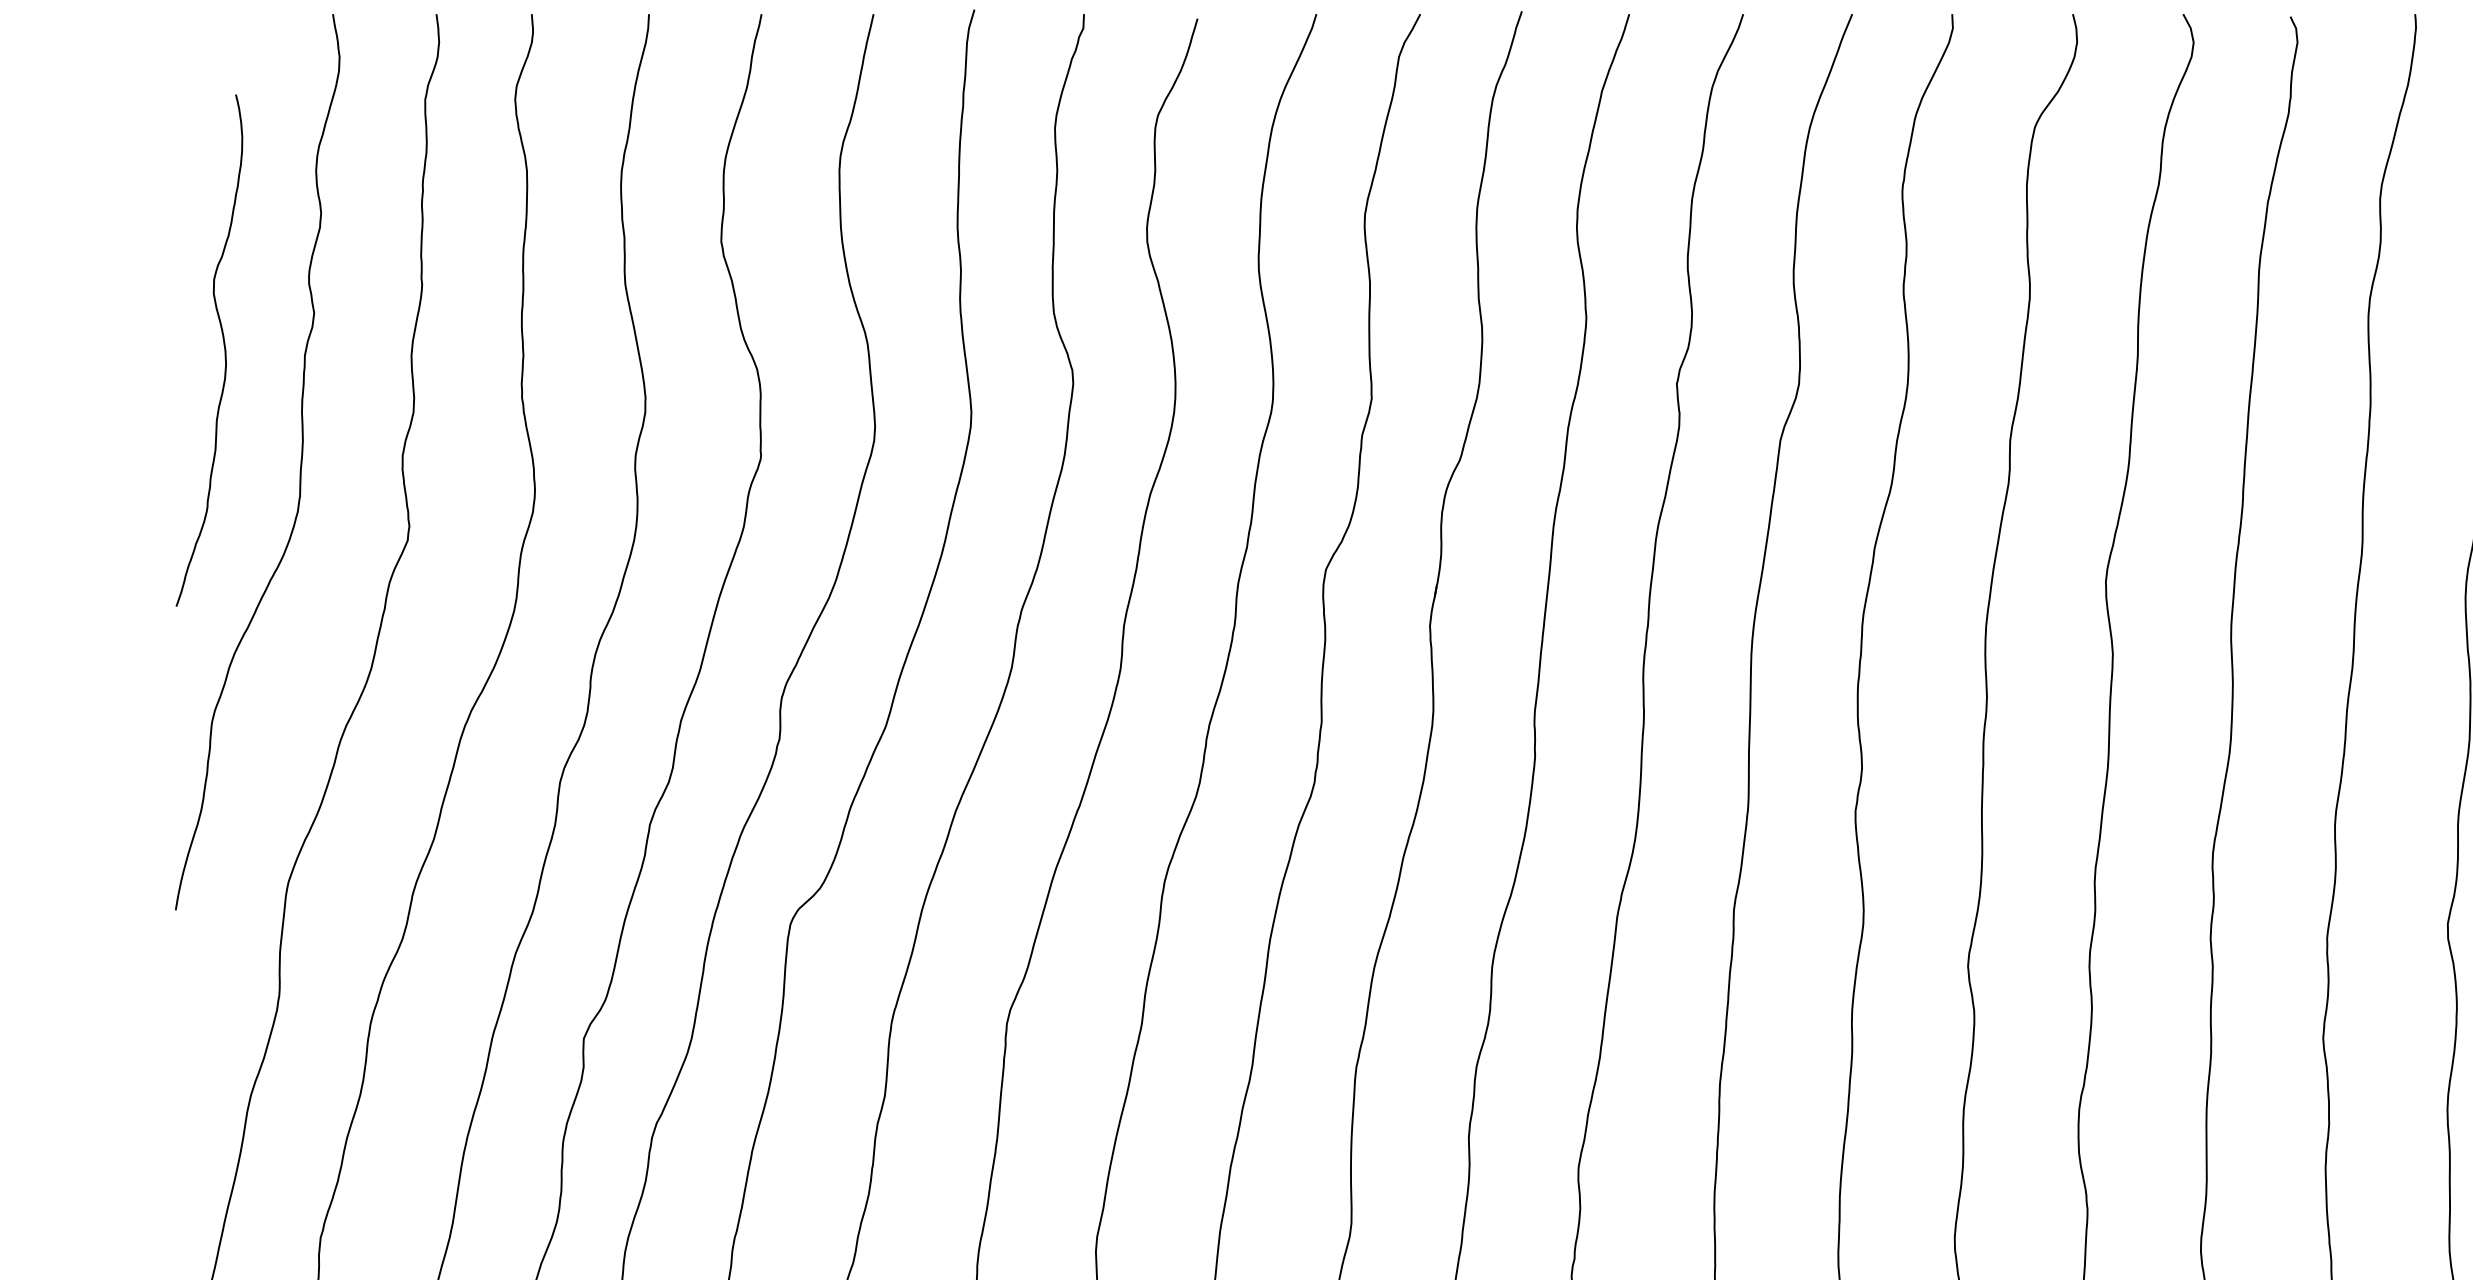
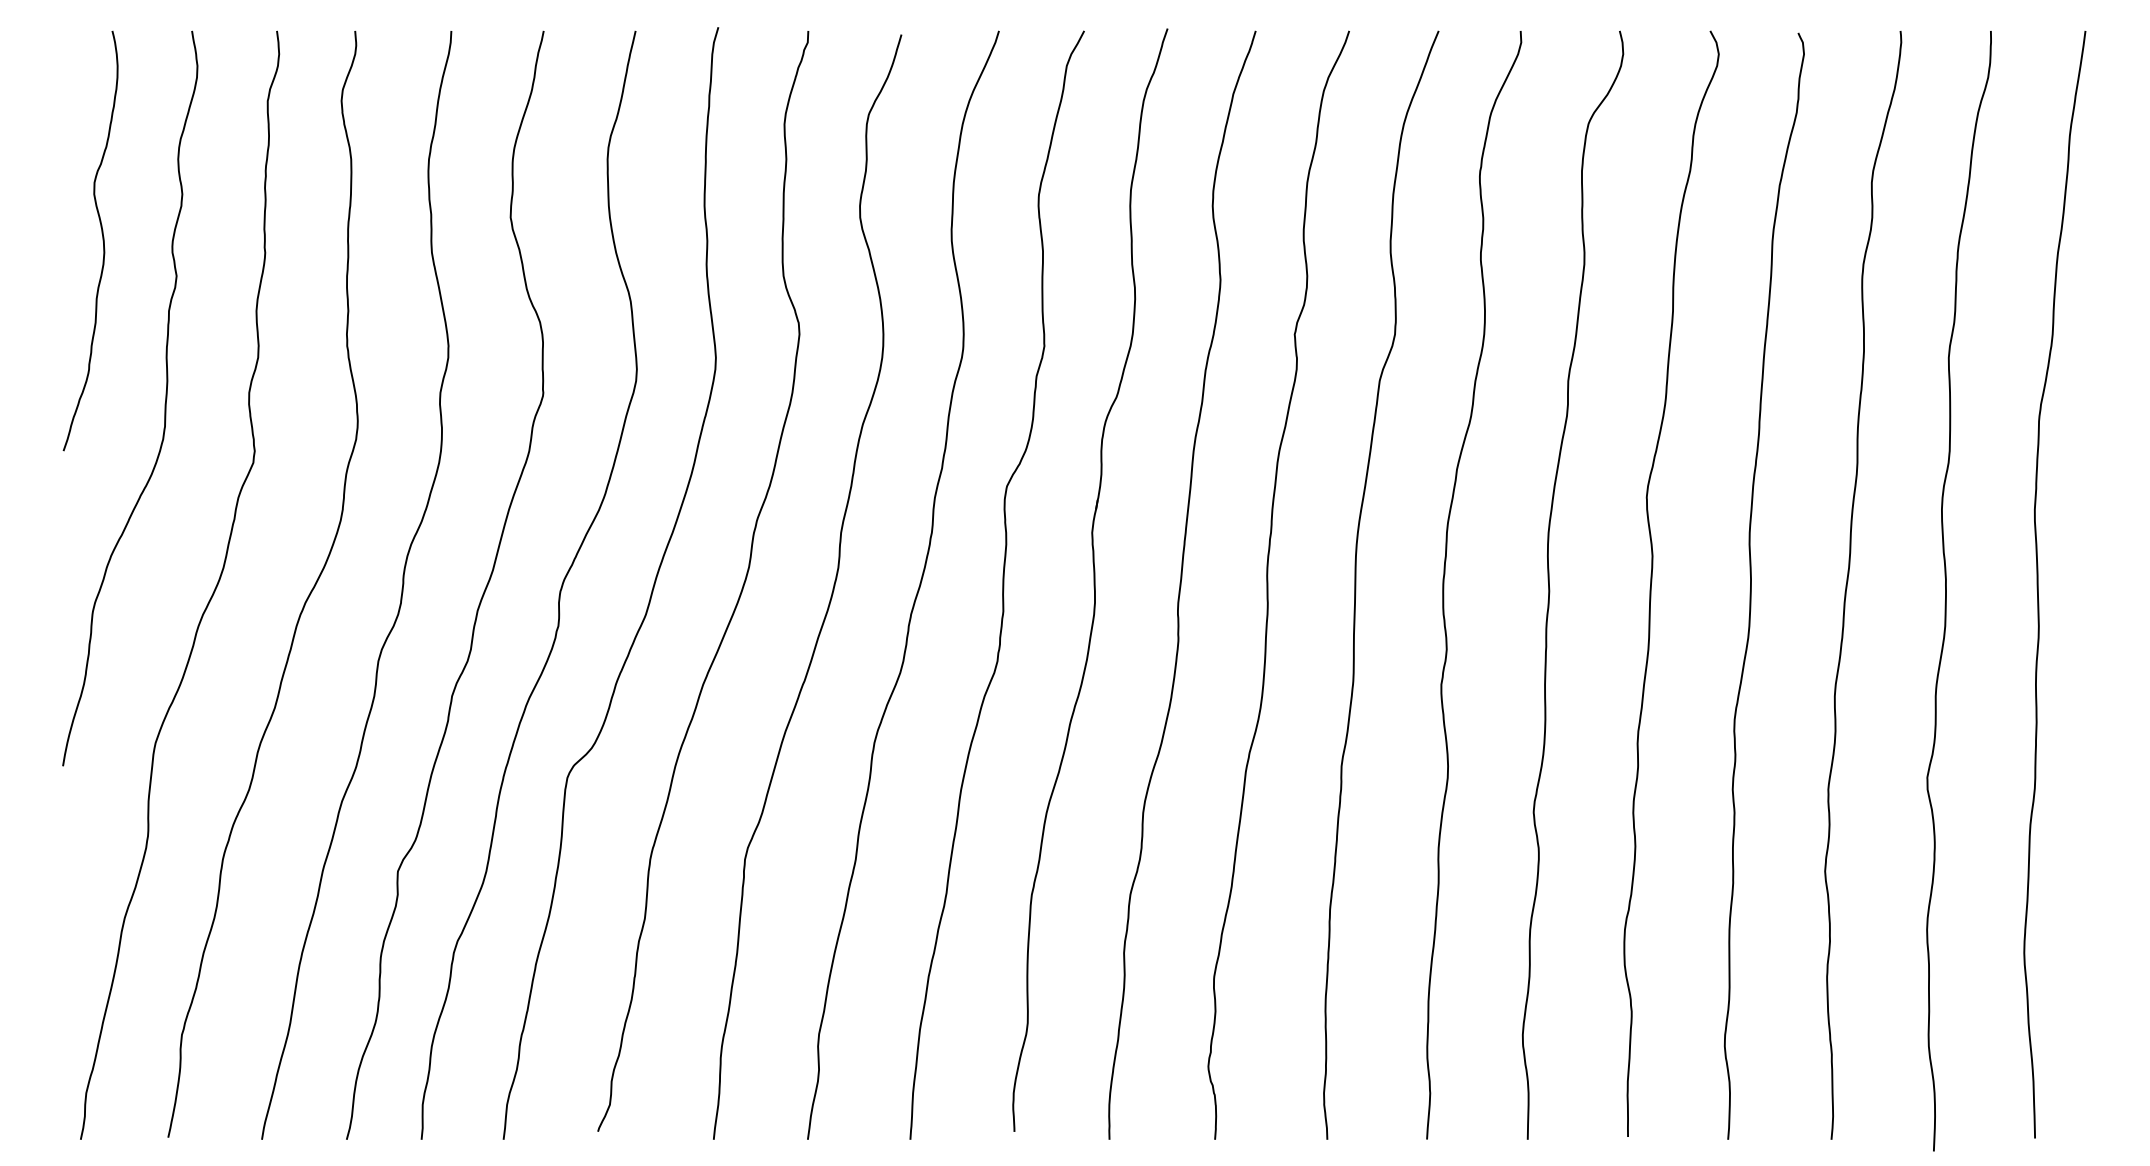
curve: (223, 350) -> (102, 240), moved

